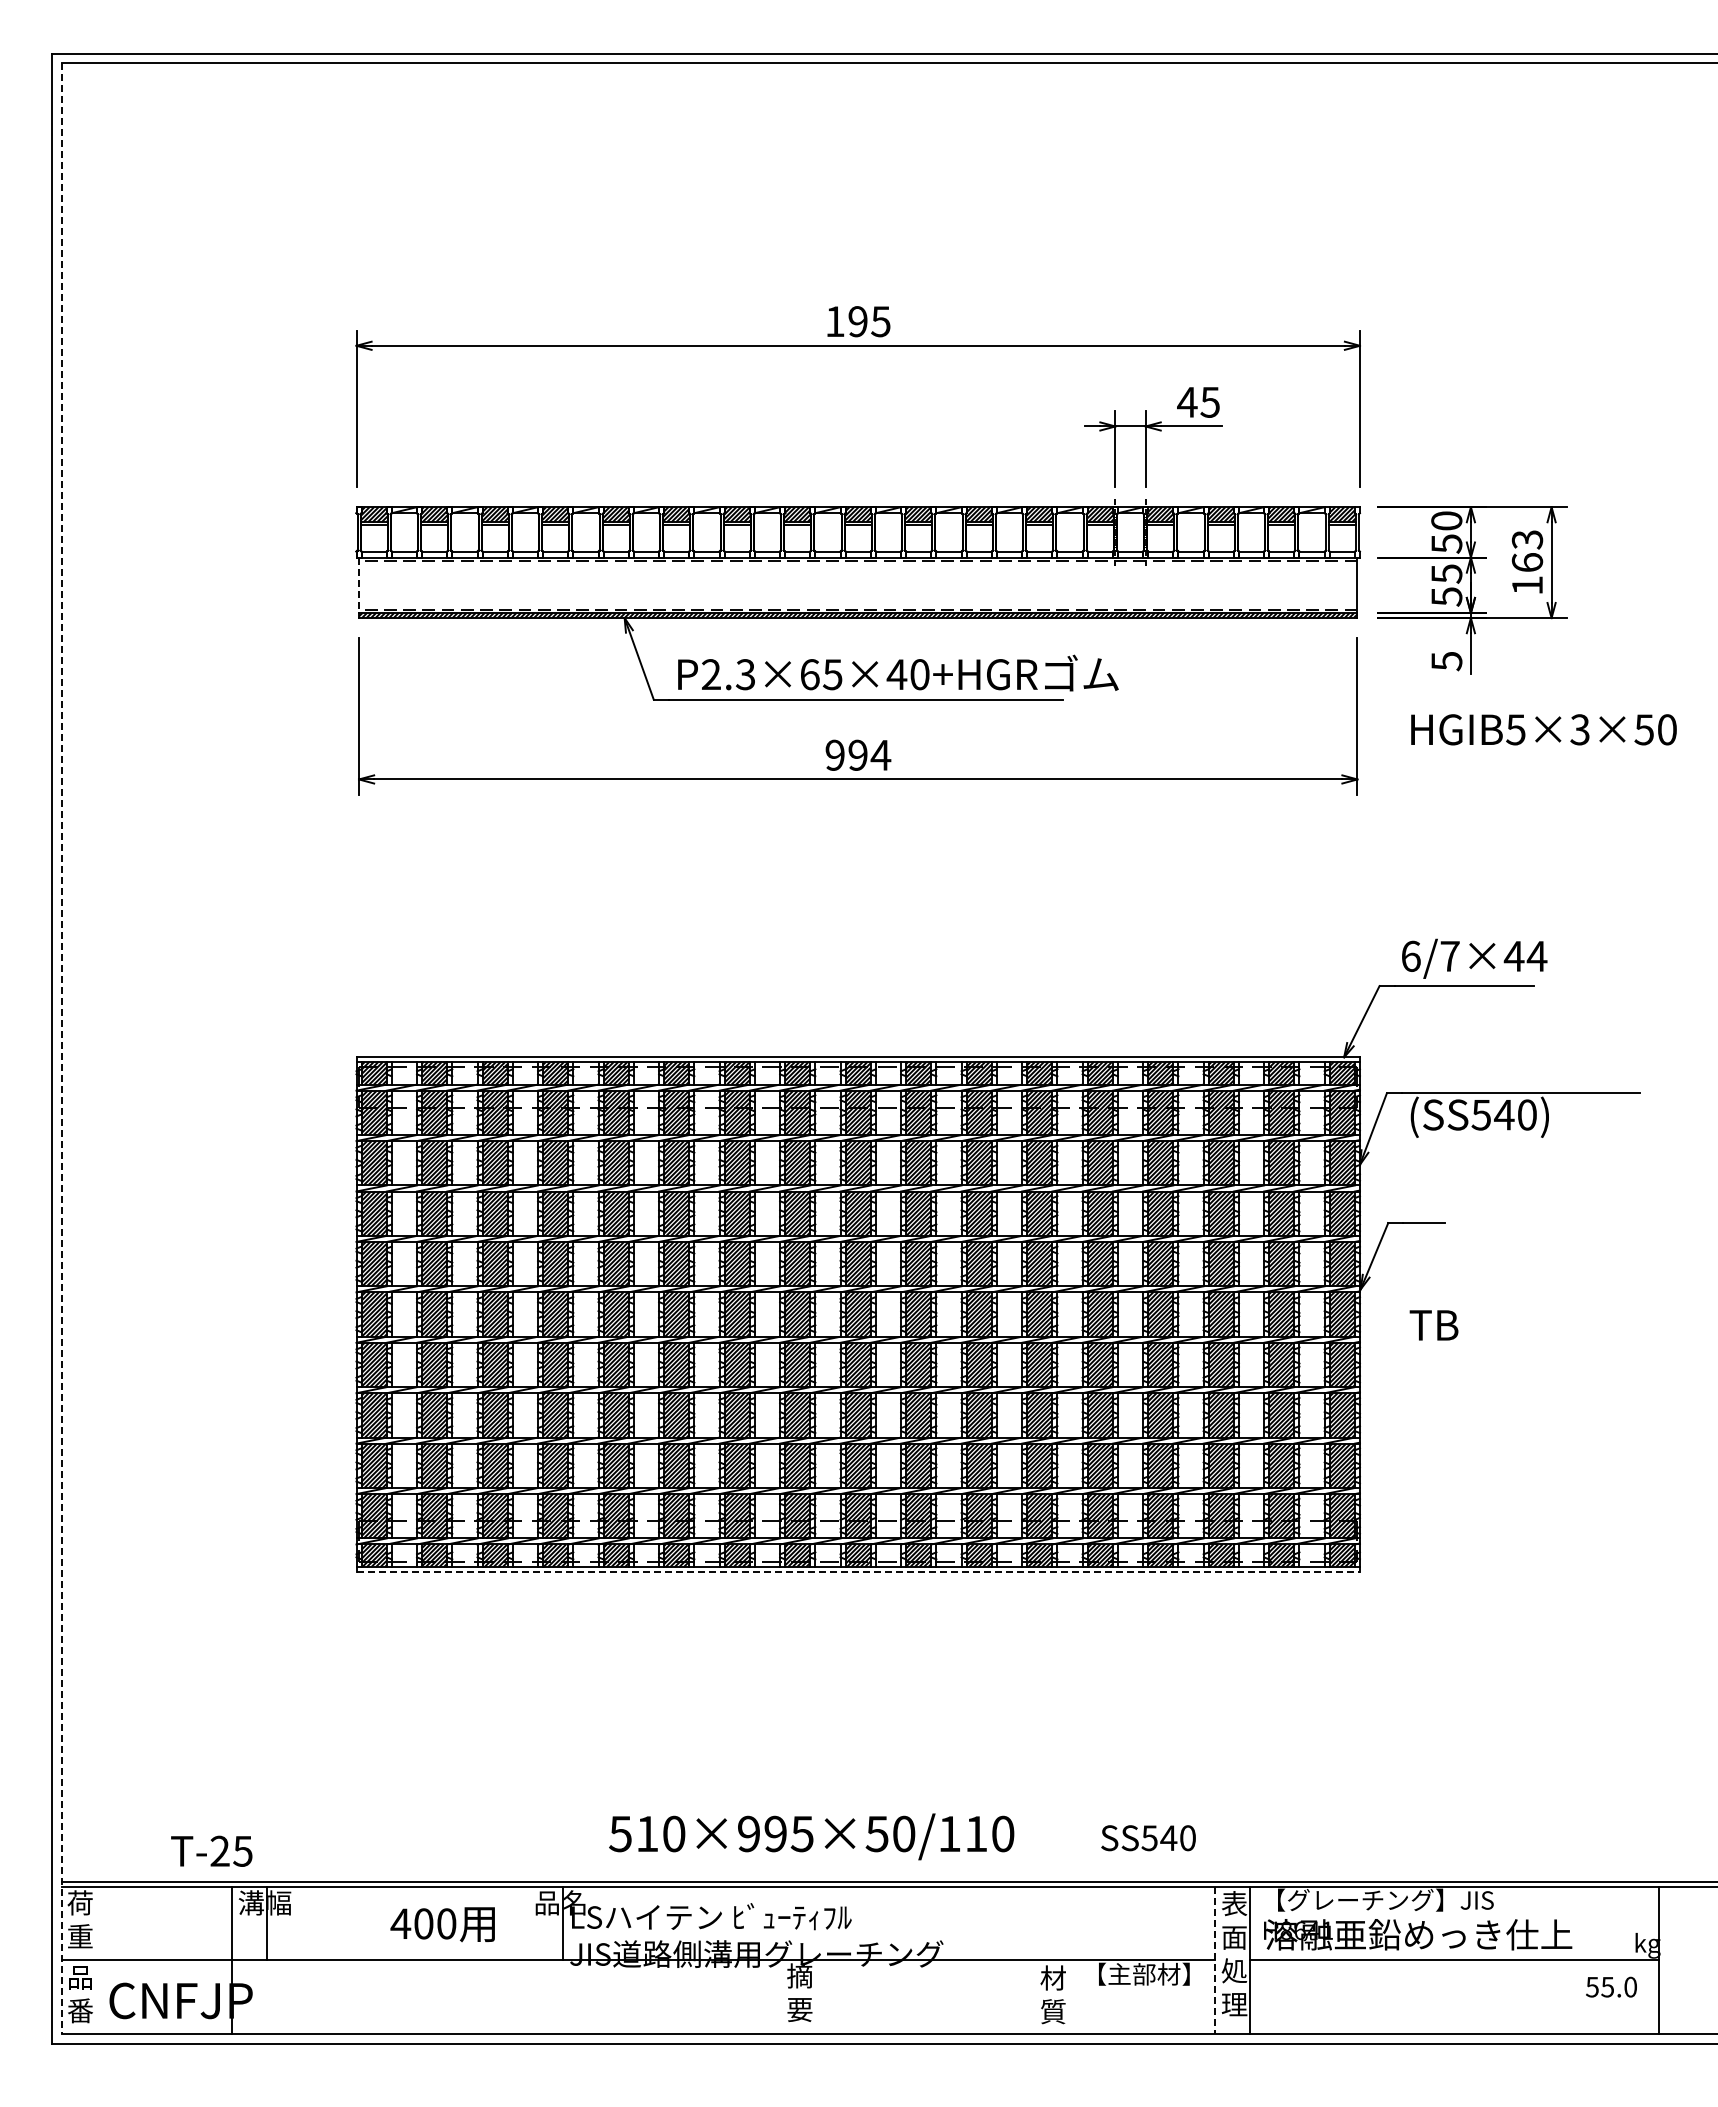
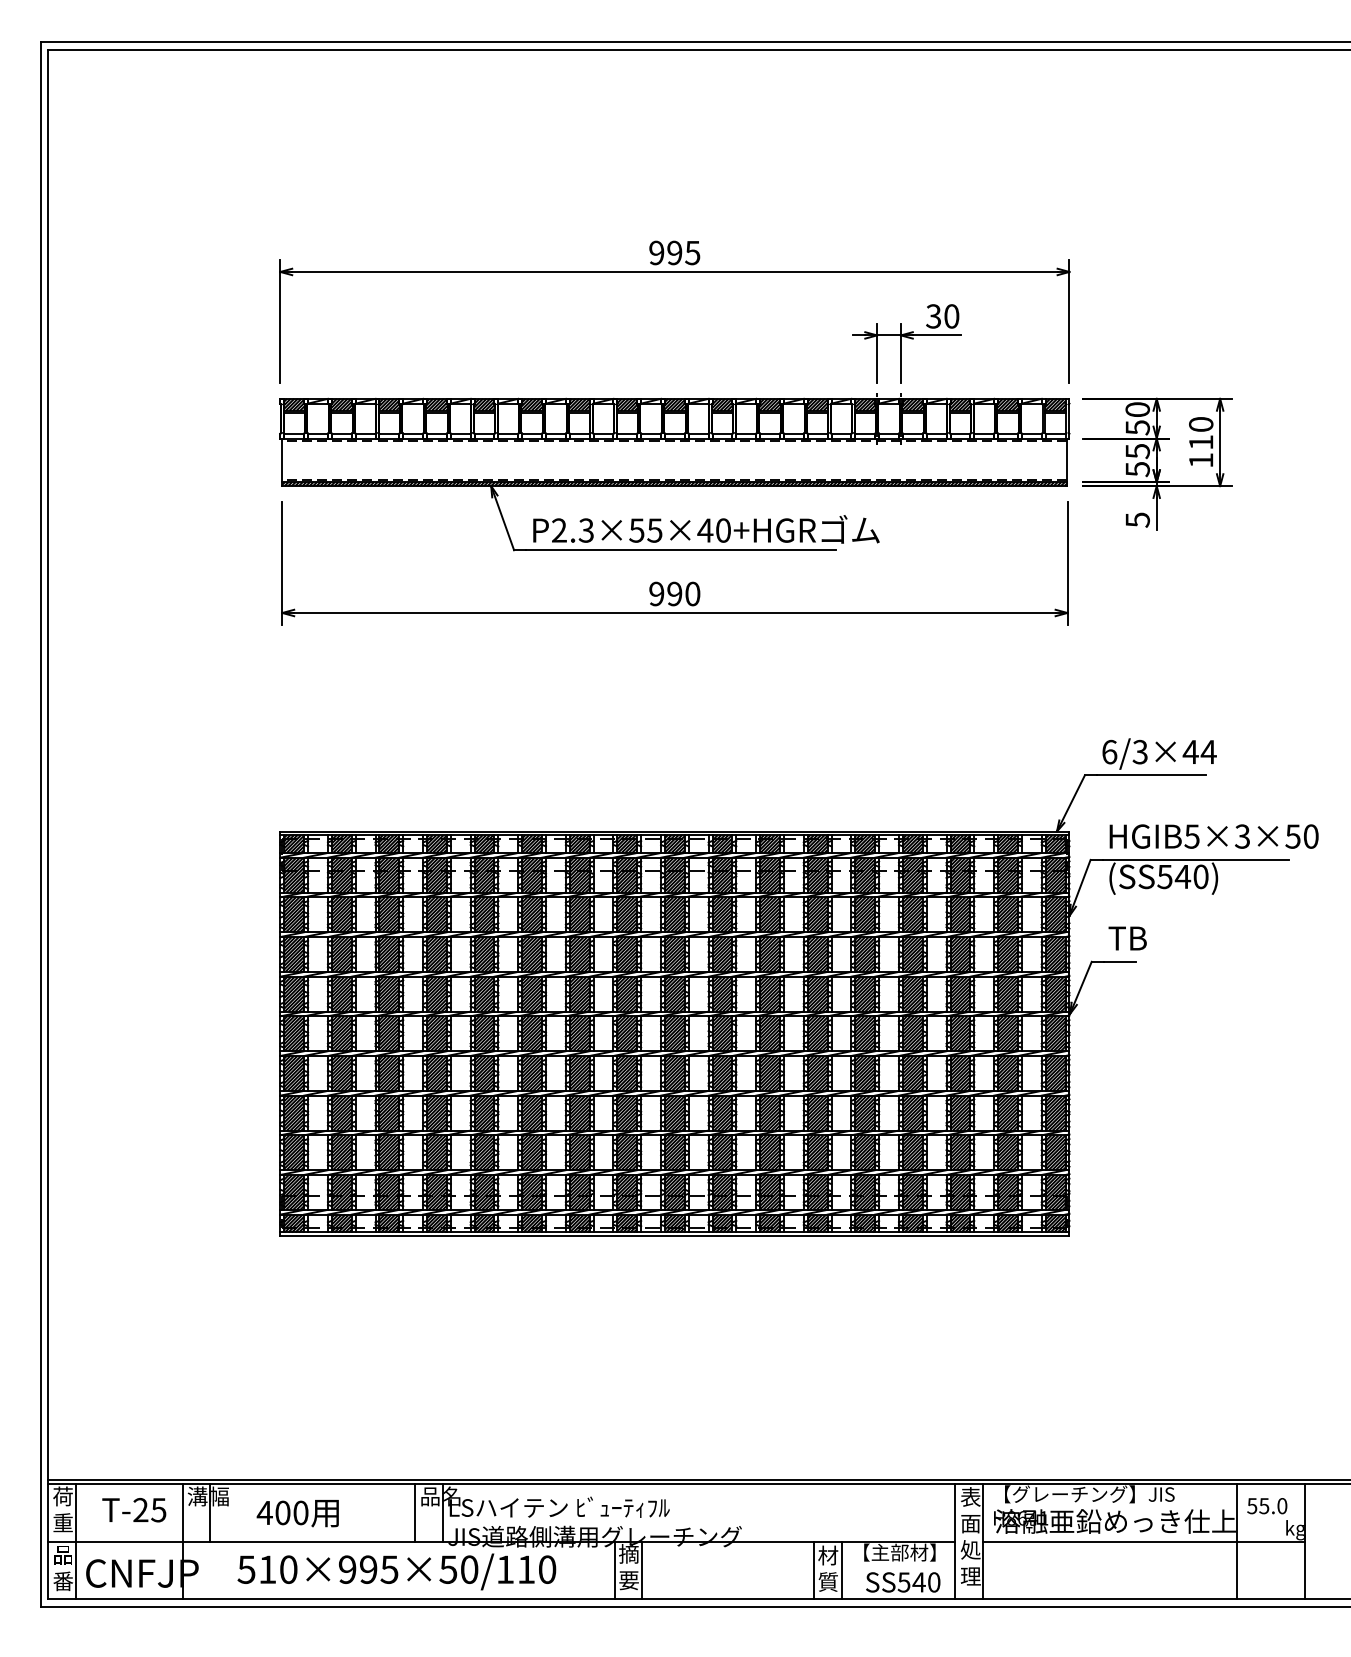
text: (834, 321) -> (656, 252), 195 -> 995
text: (1198, 401) -> (942, 315), 45 -> 30
text: (1527, 550) -> (1201, 432), 163 -> 110
line: (359, 585) -> (282, 460), dashed -> solid
text: (809, 674) -> (636, 530), P2.3×65×40+HGR -> P2.3×55×40+HGR
text: (1543, 729) -> (1213, 836), moved
text: (880, 754) -> (692, 593), 994 -> 990
text: (1449, 955) -> (1139, 751), 6/7×44 -> 6/3×44
line: (61, 1048) -> (48, 824), dashed -> solid
text: (1433, 1325) -> (1127, 938), moved
line: (858, 1571) -> (675, 1235), dashed -> solid
text: (811, 1836) -> (396, 1571), moved
text: (1148, 1838) -> (903, 1582), moved
text: (211, 1850) -> (134, 1509), moved
line: (528, 1923) -> (415, 1512), added
text: (442, 1924) -> (297, 1513), moved
line: (96, 1960) -> (75, 1541), added
line: (1214, 1960) -> (955, 1541), dashed -> solid
line: (1573, 1960) -> (1237, 1541), added
text: (1611, 1986) -> (1267, 1505), moved
line: (781, 1996) -> (614, 1570), added
line: (816, 1996) -> (642, 1570), added
line: (1034, 1996) -> (813, 1570), added
line: (1070, 1996) -> (841, 1570), added

